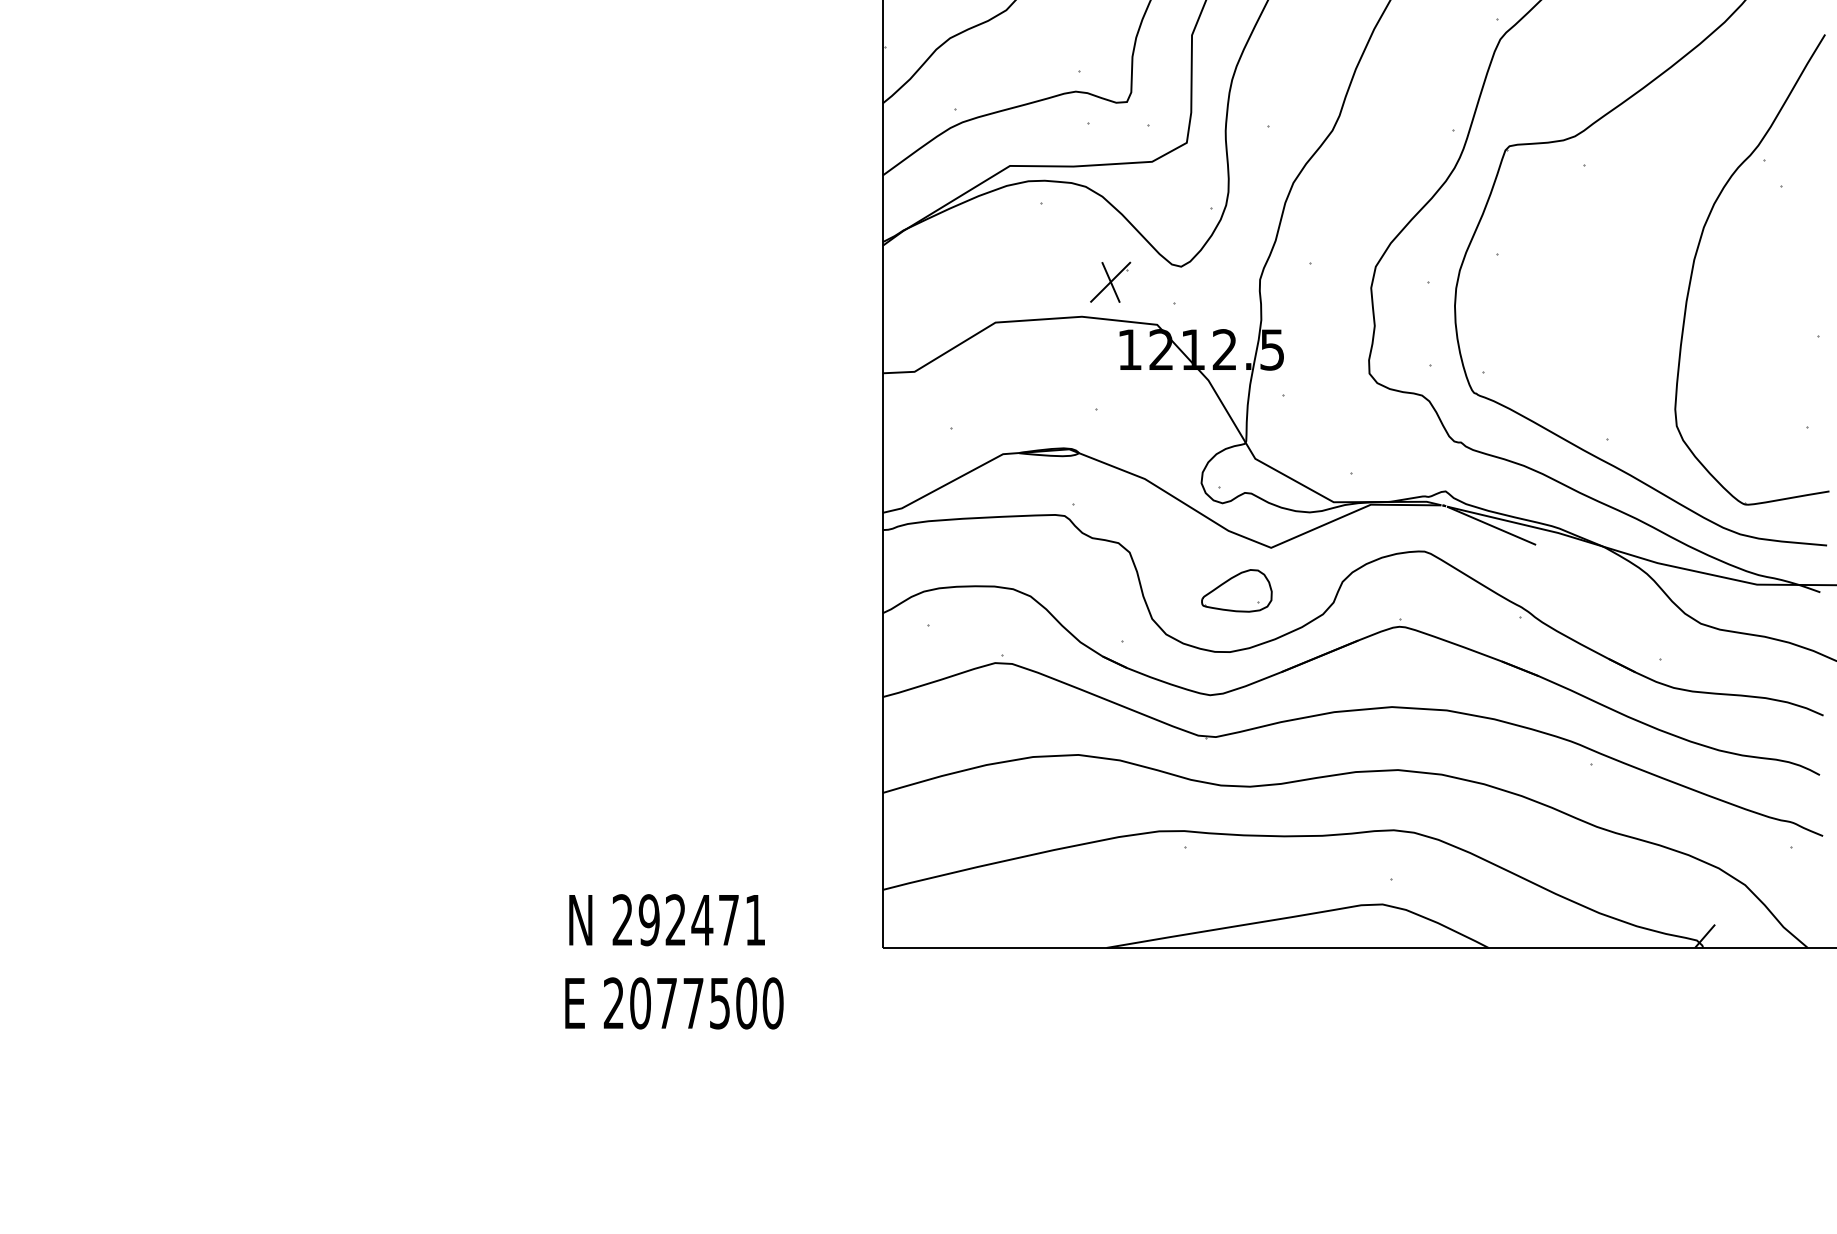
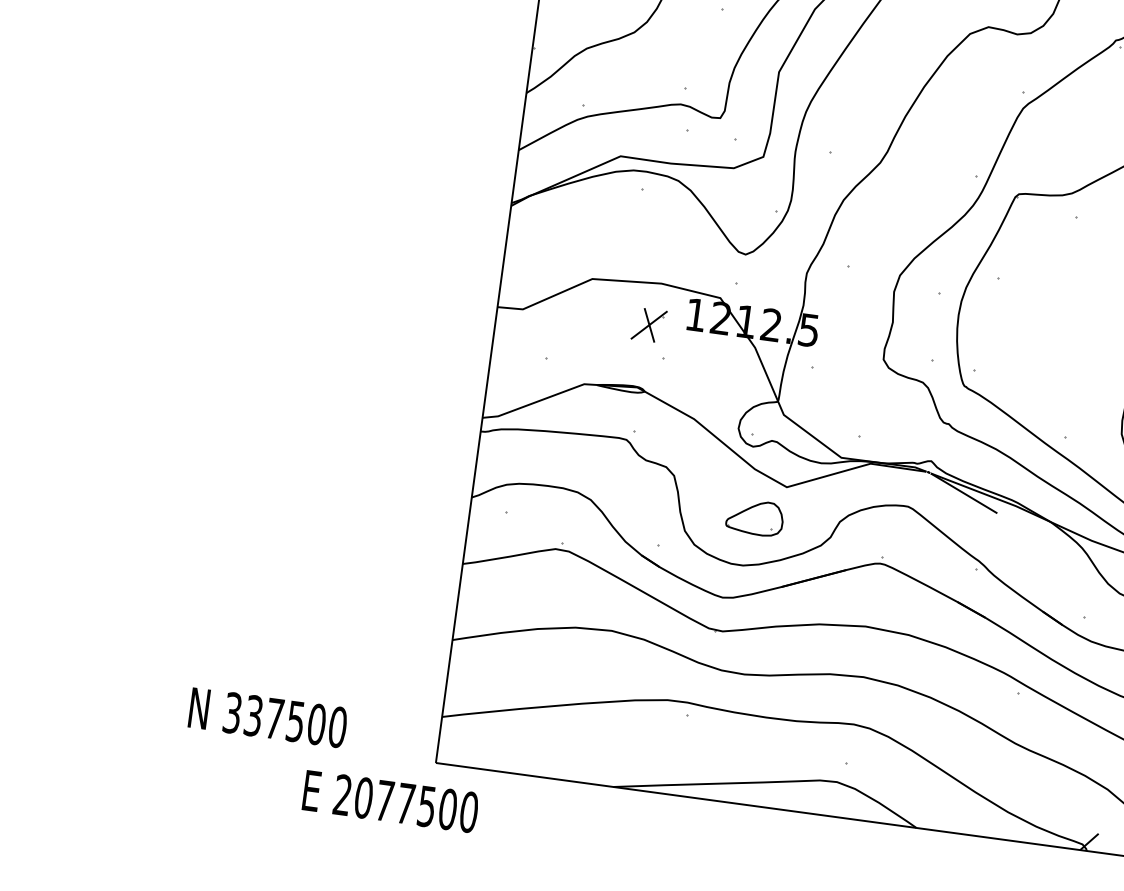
part: (1110, 281) -> (649, 324), moved
text: (688, 920) -> (284, 720), 292471 -> 337500
text: (674, 1003) -> (390, 801), moved

